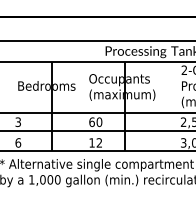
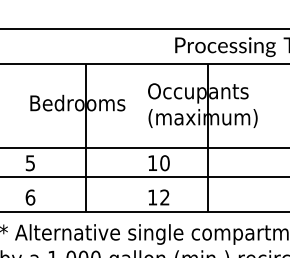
text: (17, 121) -> (29, 162), 3 -> 5
text: (91, 121) -> (151, 162), 60 -> 10

